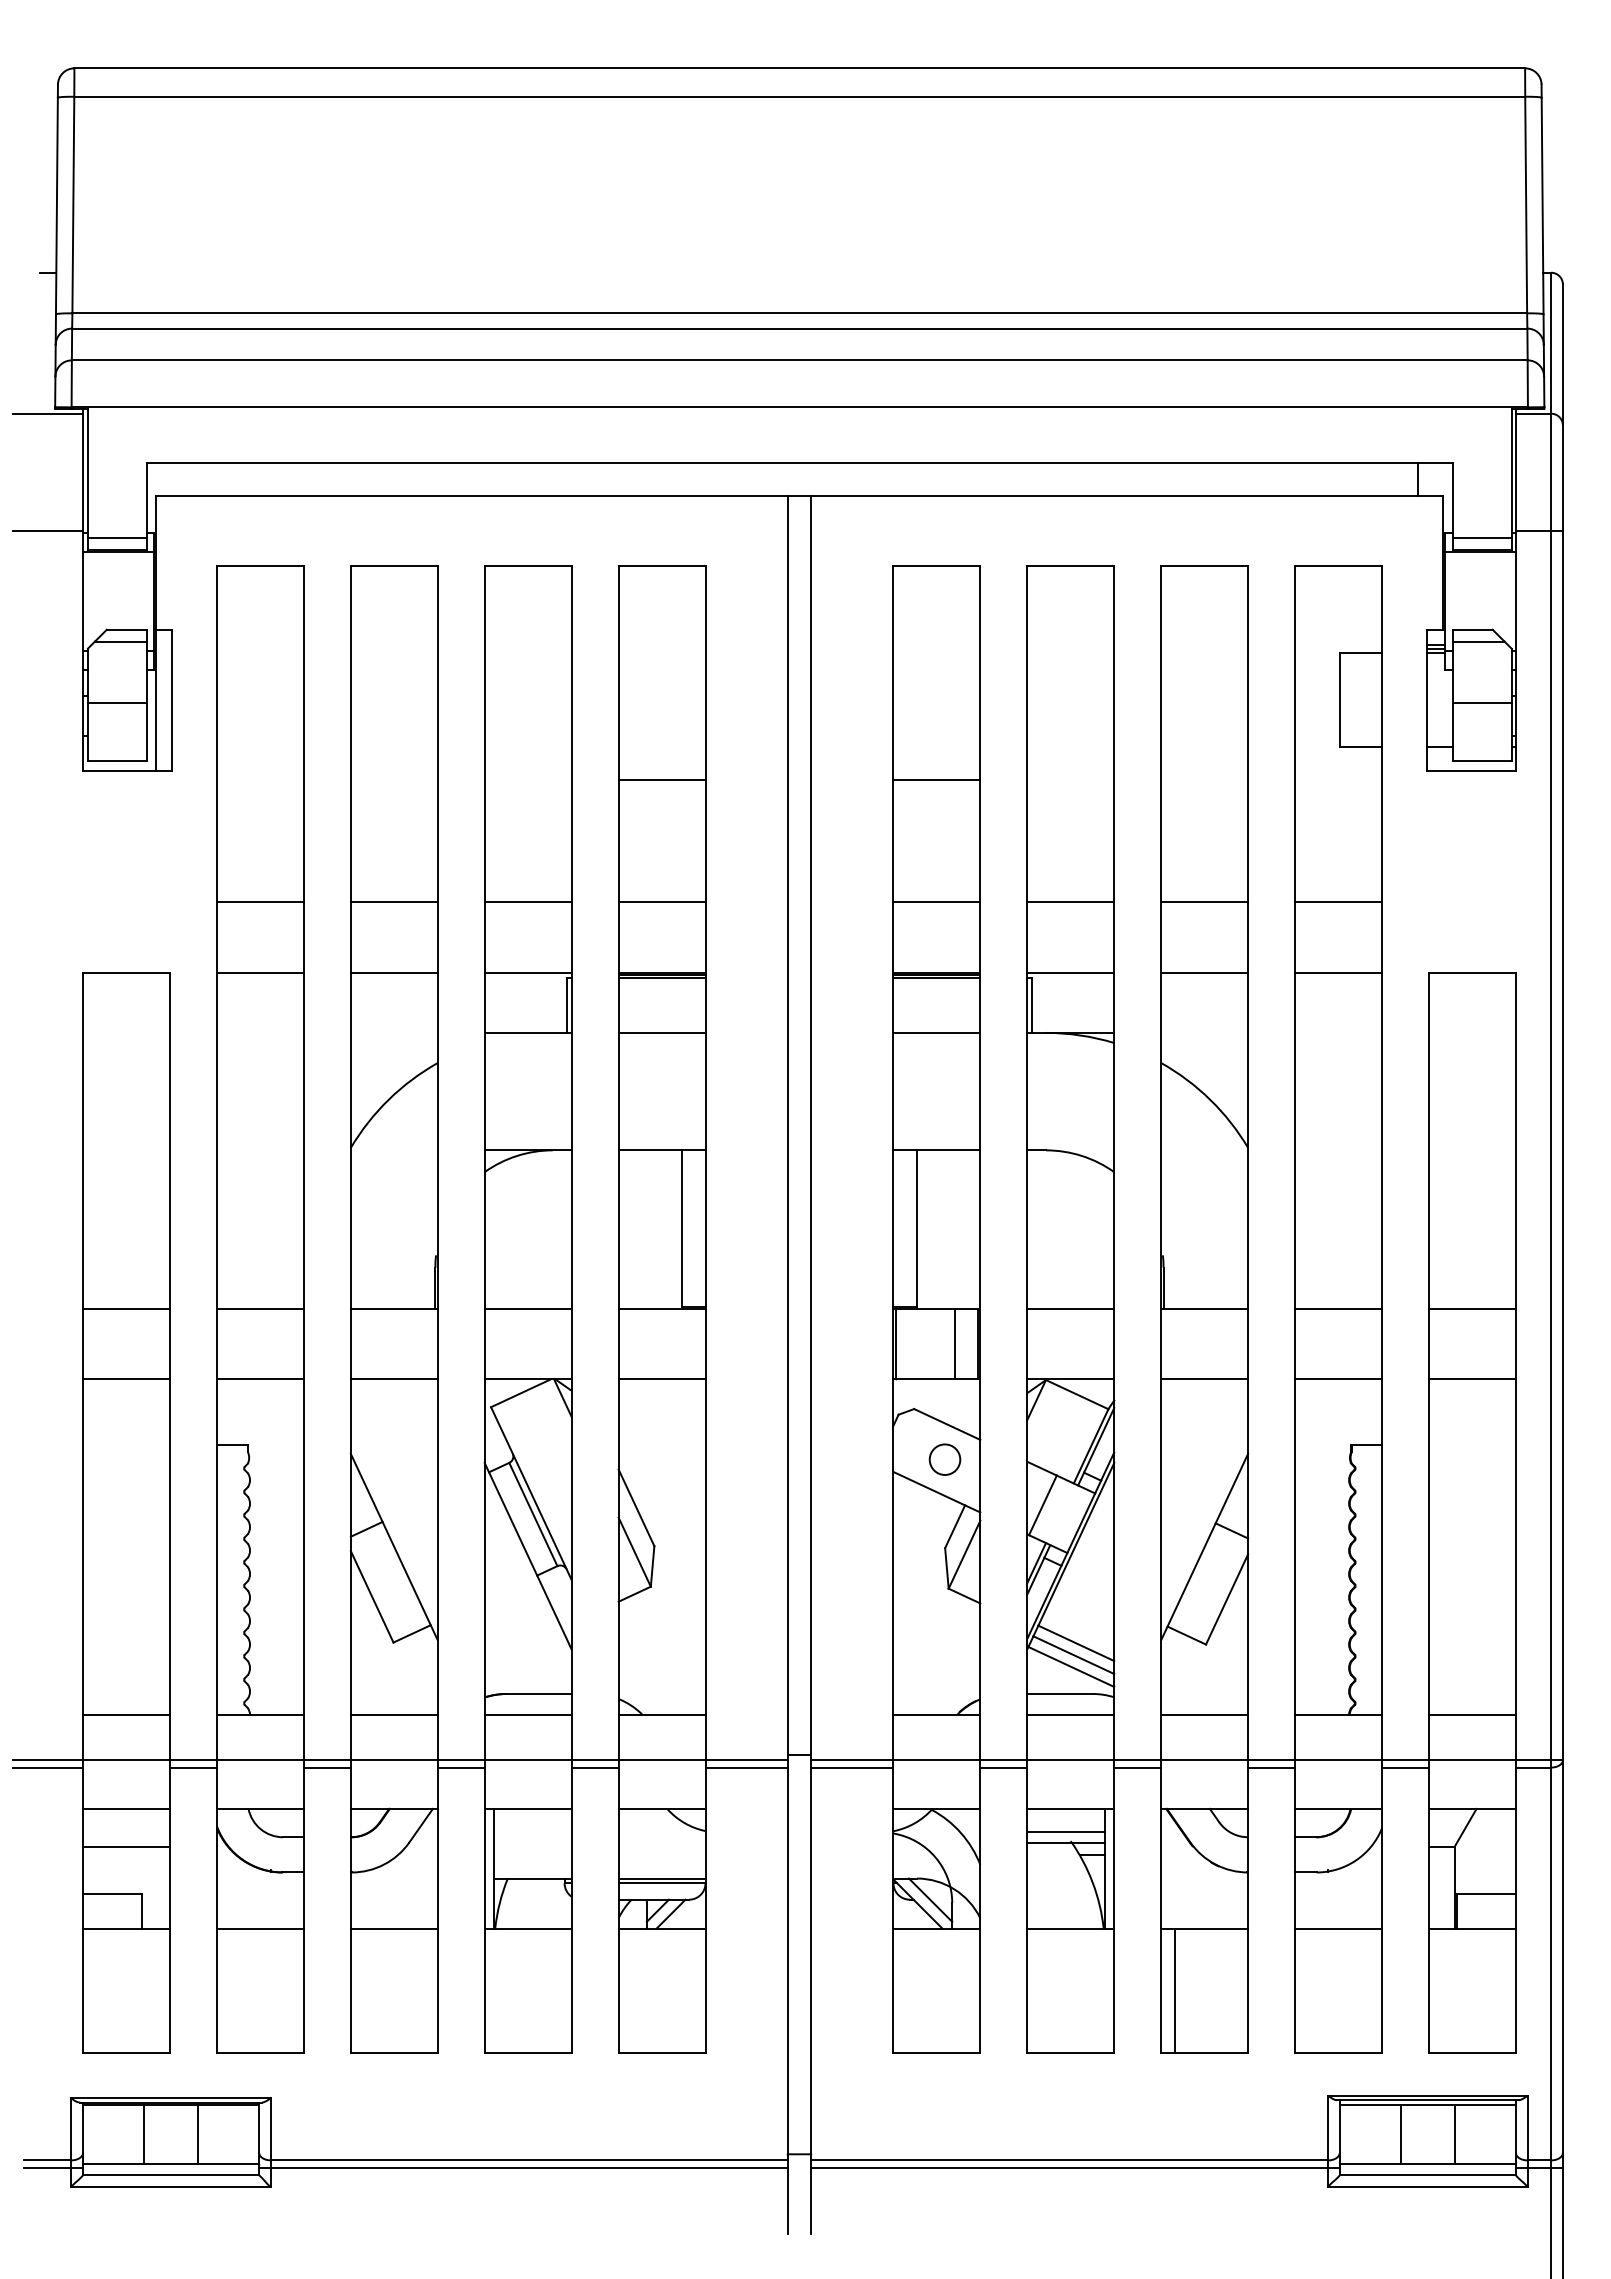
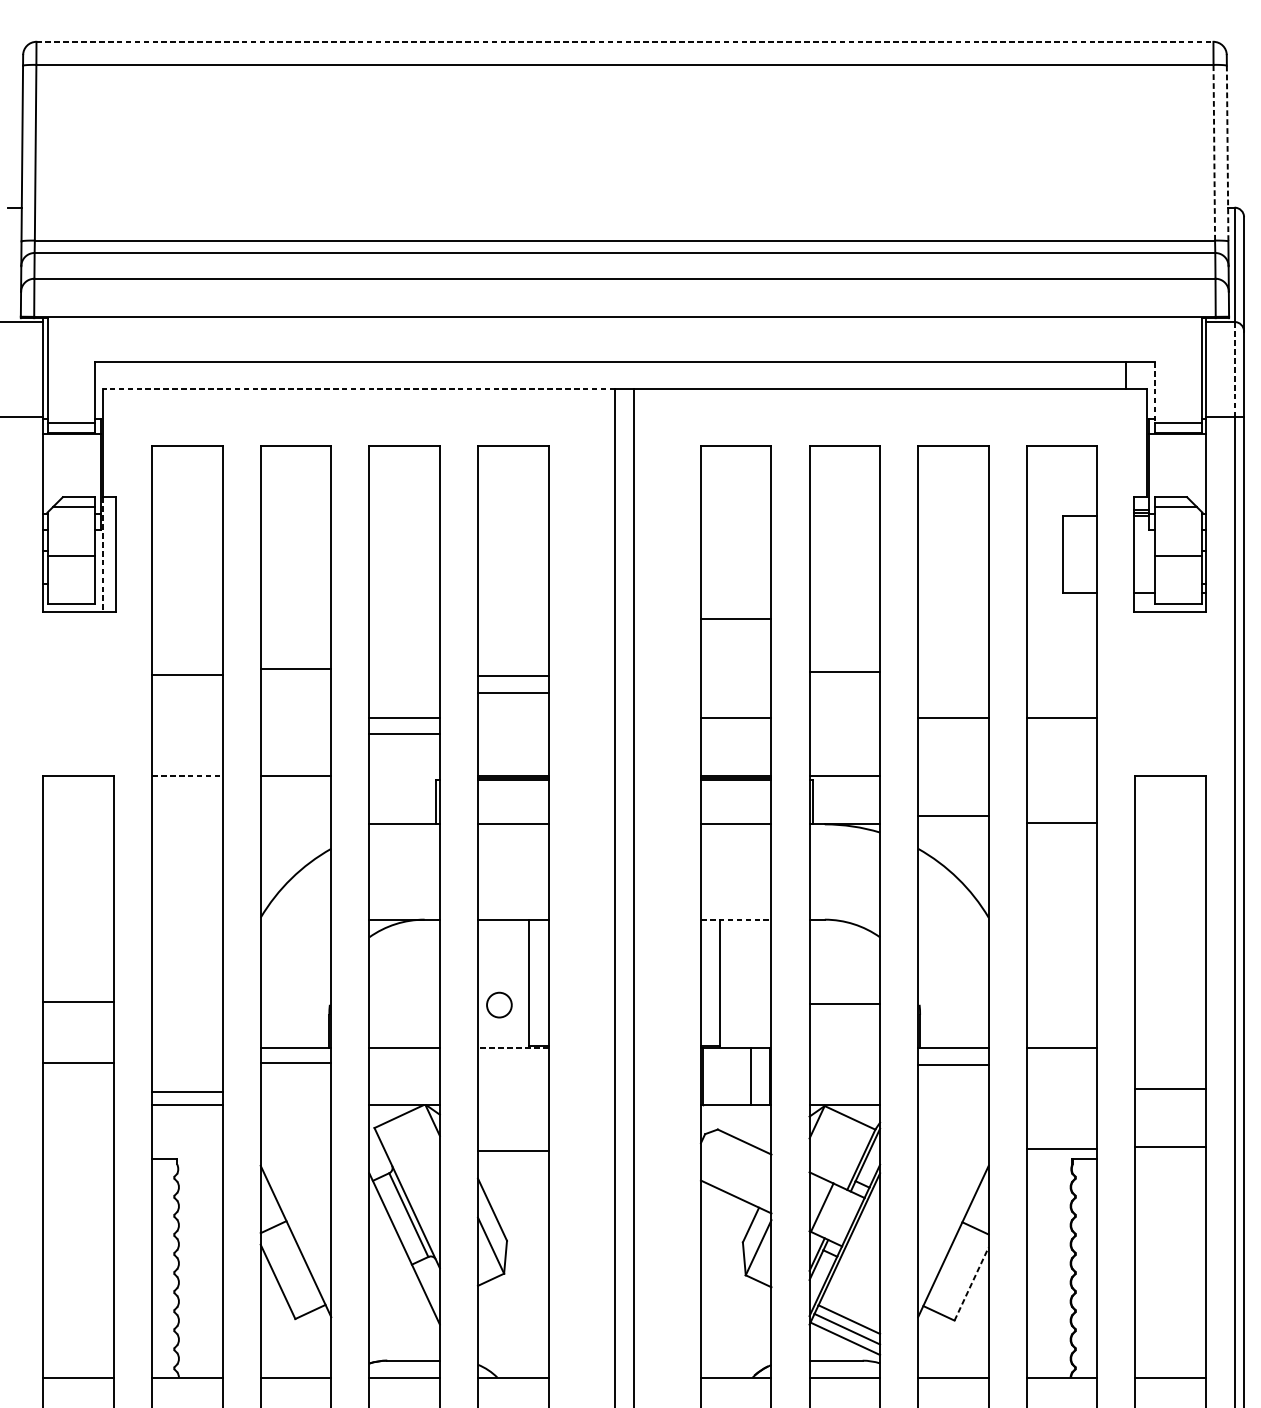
line: (800, 68) -> (625, 41), solid -> dashed
line: (1526, 204) -> (1214, 152), solid -> dashed
line: (1542, 206) -> (1227, 153), solid -> dashed
line: (1551, 472) -> (1234, 369), solid -> dashed
line: (471, 495) -> (358, 388), solid -> dashed
line: (1452, 500) -> (1154, 392), solid -> dashed
line: (155, 700) -> (102, 554), solid -> dashed
line: (661, 780) -> (512, 692), moved
line: (259, 902) -> (186, 675), moved
line: (393, 902) -> (295, 669), moved
line: (661, 902) -> (512, 676), moved
line: (1070, 902) -> (844, 672), moved
line: (260, 972) -> (187, 775), solid -> dashed
line: (527, 972) -> (404, 733), moved
line: (1204, 972) -> (953, 815), moved
line: (1338, 972) -> (1062, 822), moved
line: (937, 1150) -> (736, 919), solid -> dashed
line: (126, 1308) -> (78, 1001), moved
line: (259, 1308) -> (186, 1091), moved
line: (661, 1308) -> (512, 1047), solid -> dashed
line: (1070, 1308) -> (844, 1004), moved
line: (1472, 1308) -> (1170, 1088), moved
line: (126, 1379) -> (78, 1063), moved
line: (393, 1379) -> (295, 1063), moved
line: (661, 1379) -> (512, 1151), moved
line: (1204, 1379) -> (953, 1065), moved
line: (1338, 1379) -> (1062, 1149), moved
line: (1472, 1379) -> (1170, 1146), moved
circle: (944, 1459) -> (498, 1004), moved
line: (1227, 1599) -> (971, 1284), solid -> dashed

